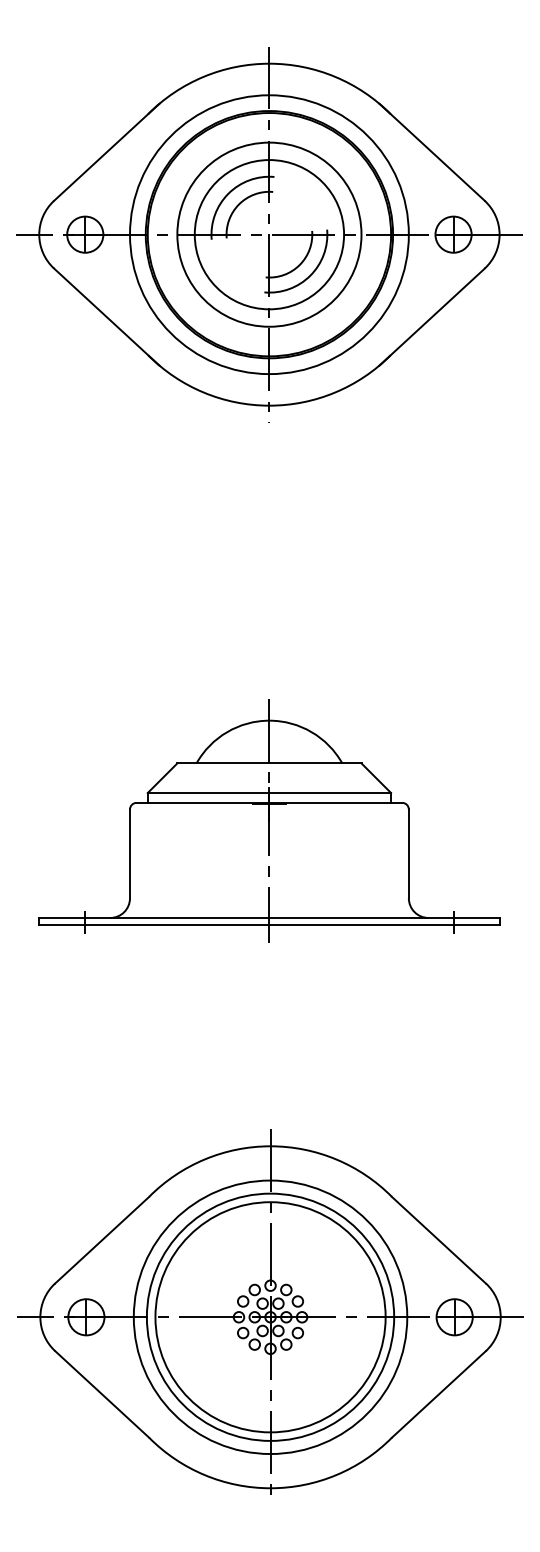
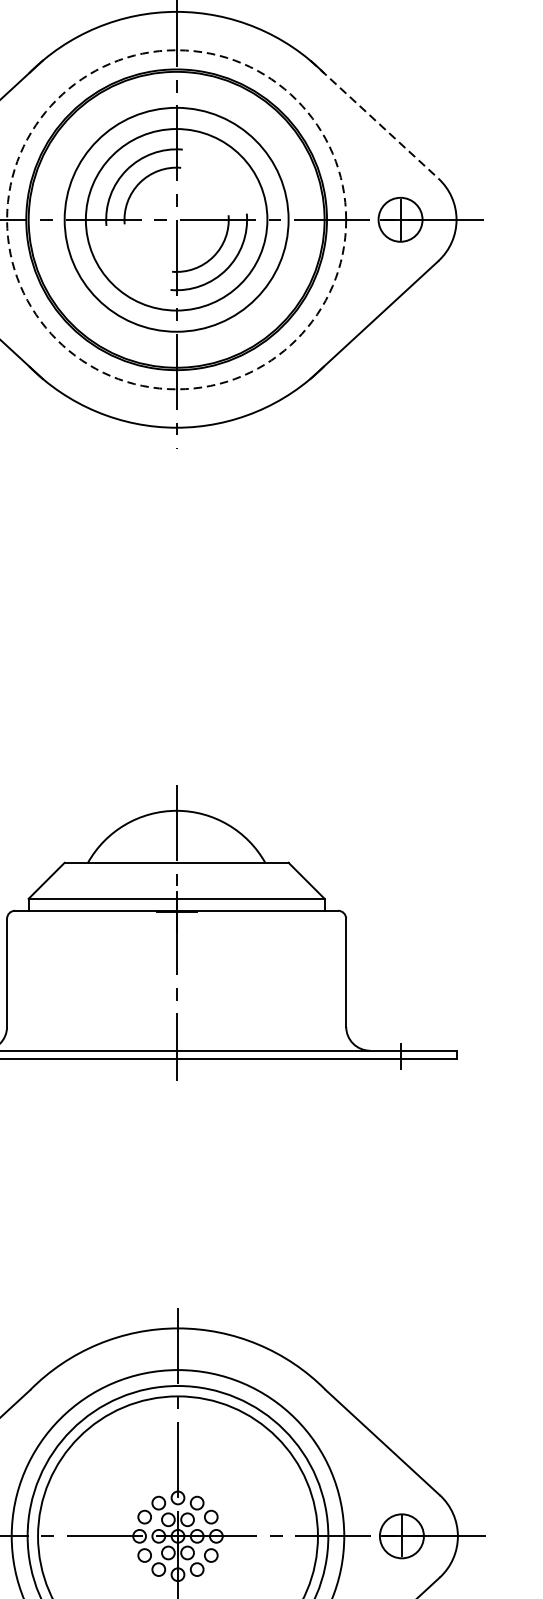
line: (432, 152) -> (374, 119), solid -> dashed
circle: (269, 234) -> (176, 219), solid -> dashed

